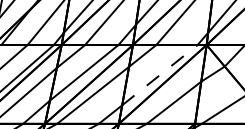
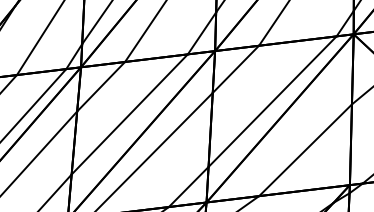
line: (160, 74) -> (273, 100), dashed -> solid

